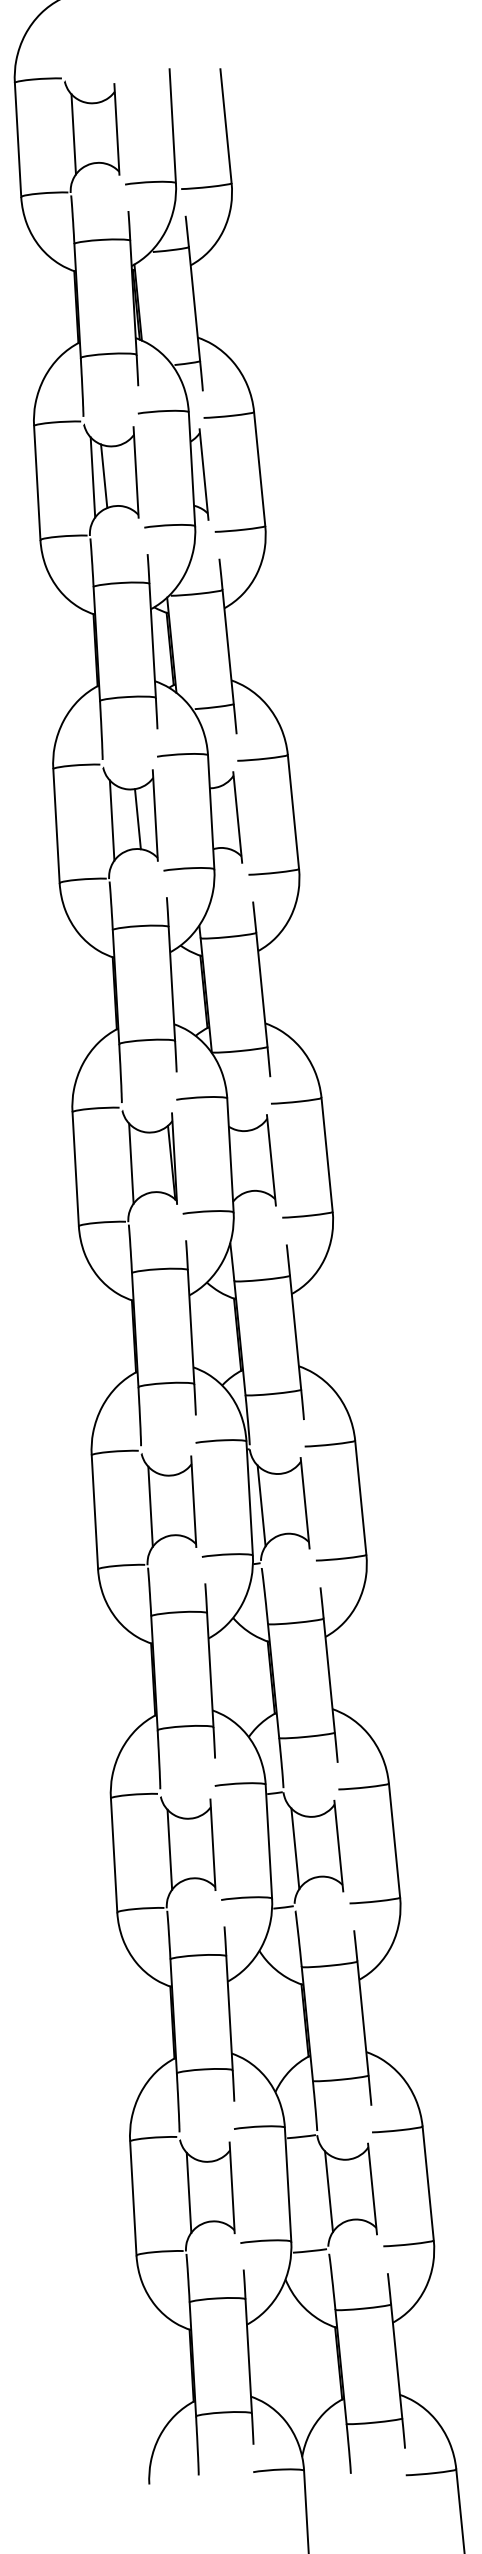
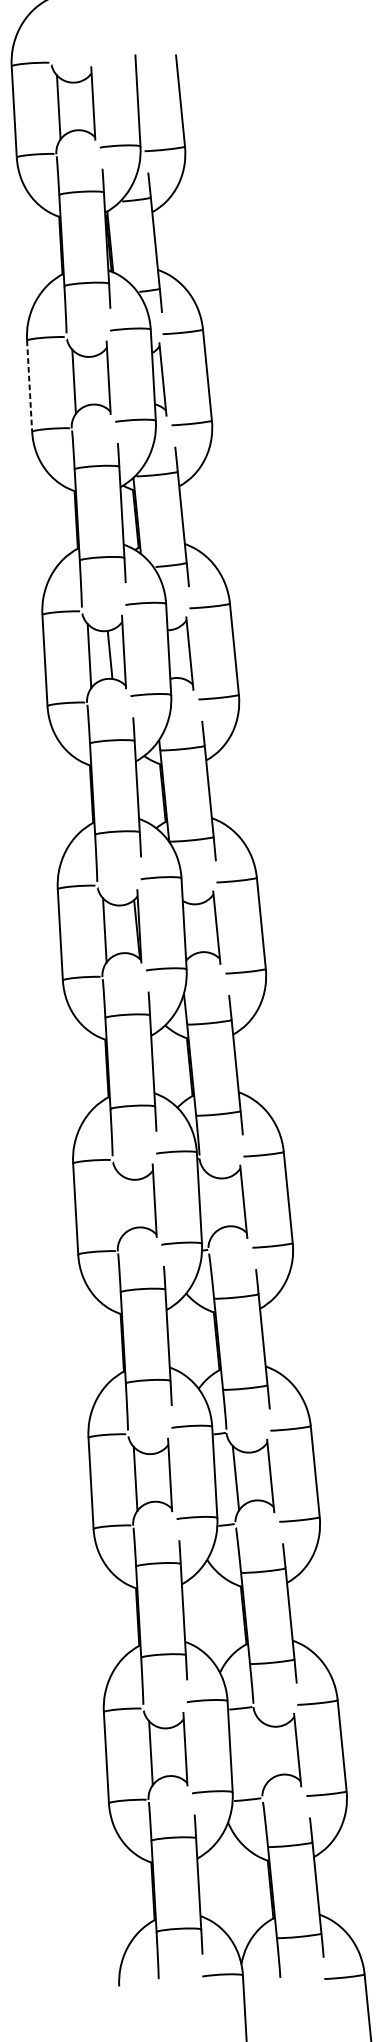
line: (104, 476) -> (83, 381), removed
line: (37, 483) -> (29, 386), solid -> dashed
line: (261, 1505) -> (208, 1203), removed
line: (150, 1506) -> (120, 1204), removed
line: (328, 2191) -> (262, 1752), removed

